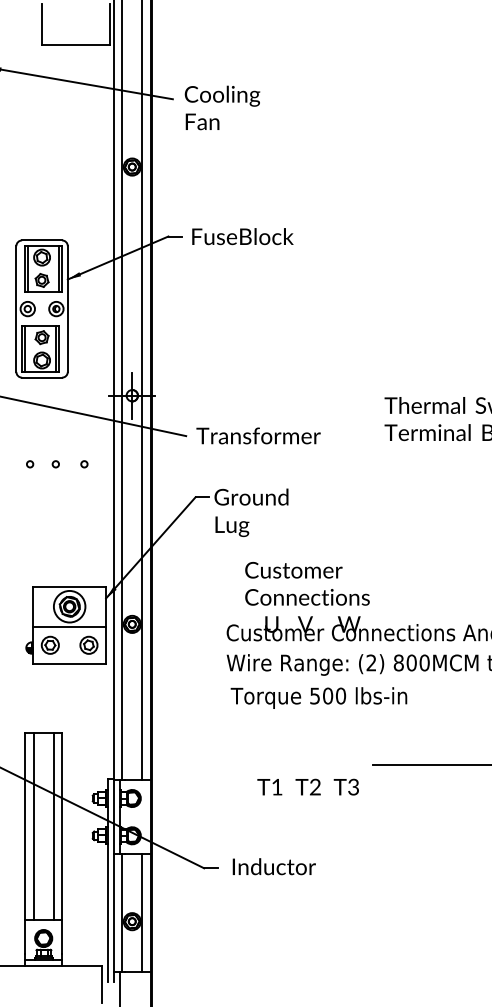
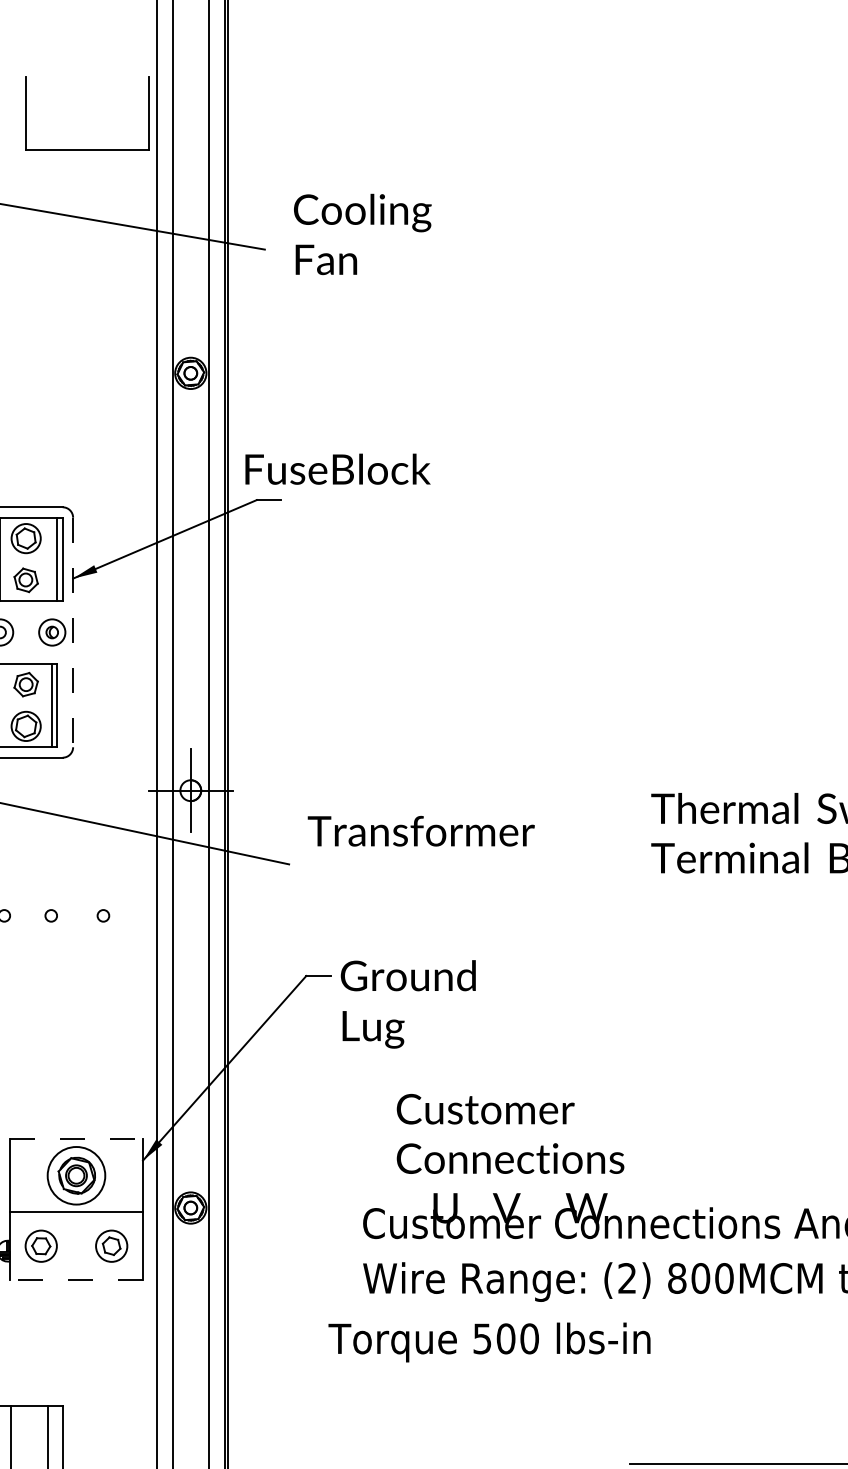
text: (222, 107) -> (362, 233), moved
text: (242, 236) -> (337, 469), moved
line: (67, 309) -> (72, 633), solid -> dashed
text: (258, 435) -> (421, 830), moved
line: (70, 586) -> (78, 1138), solid -> dashed
line: (69, 663) -> (76, 1279), solid -> dashed
text: (318, 697) -> (488, 1341), moved

